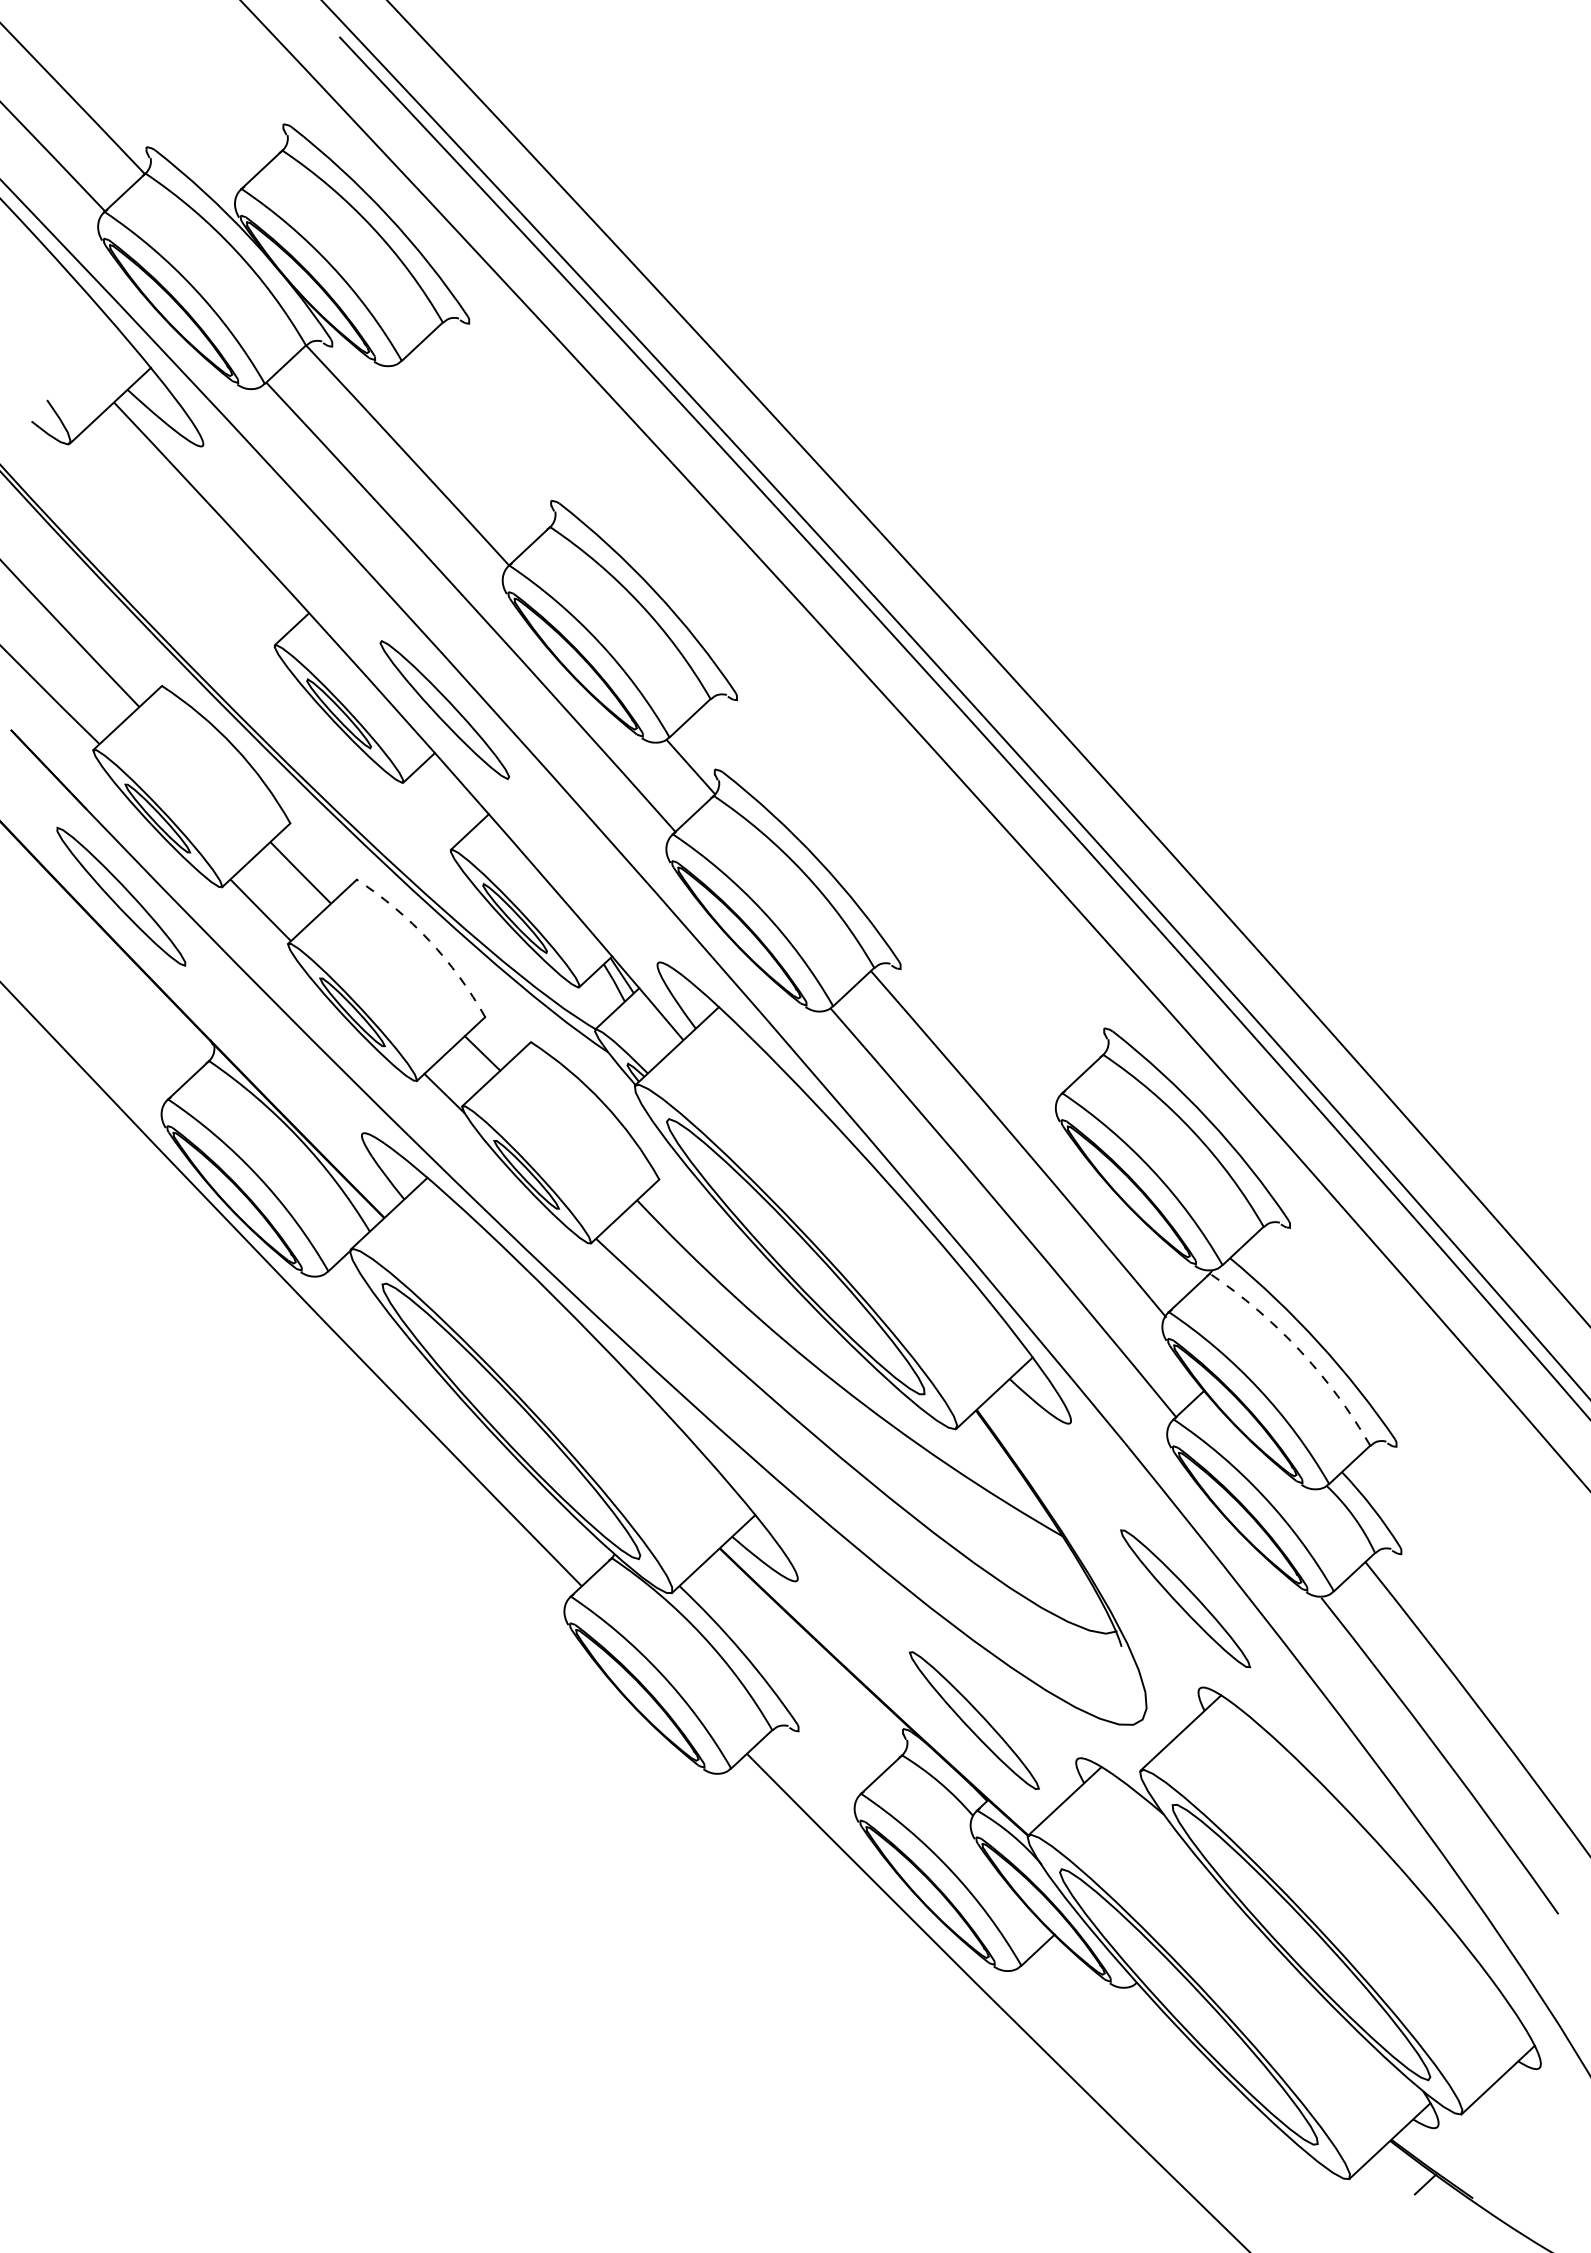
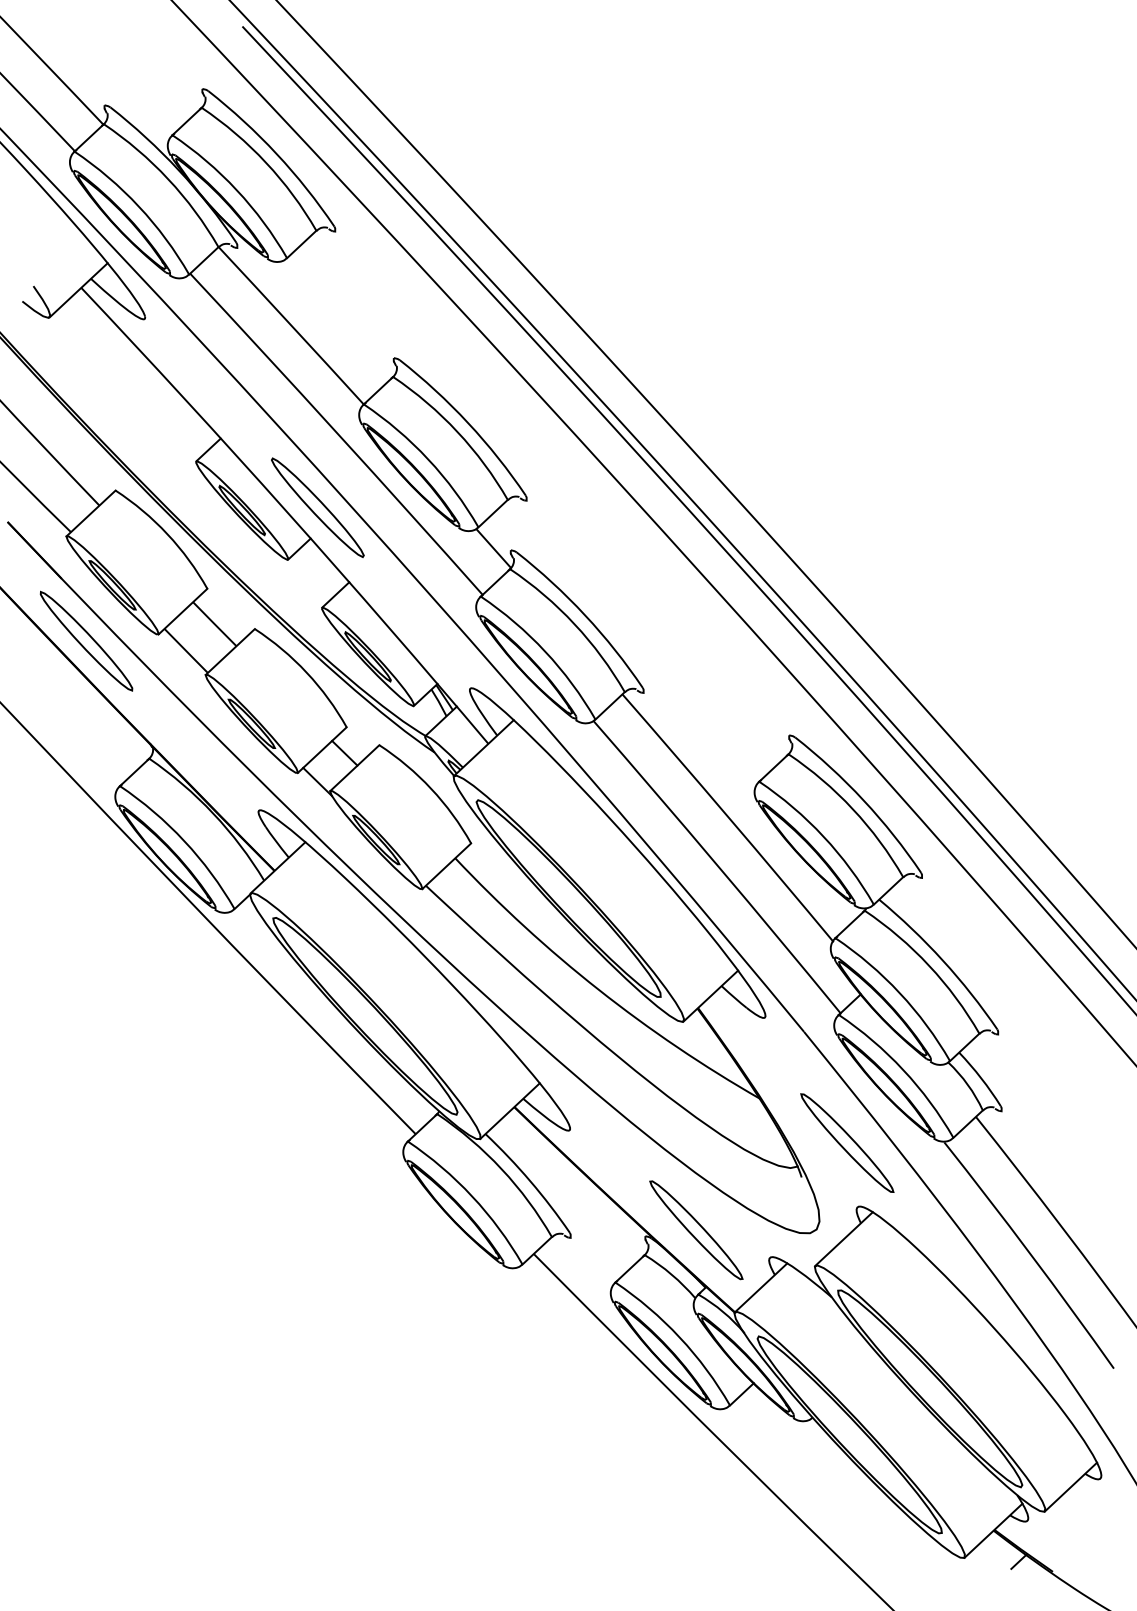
arc: (429, 940) -> (306, 672), dashed -> solid
arc: (1299, 1350) -> (928, 965), dashed -> solid

